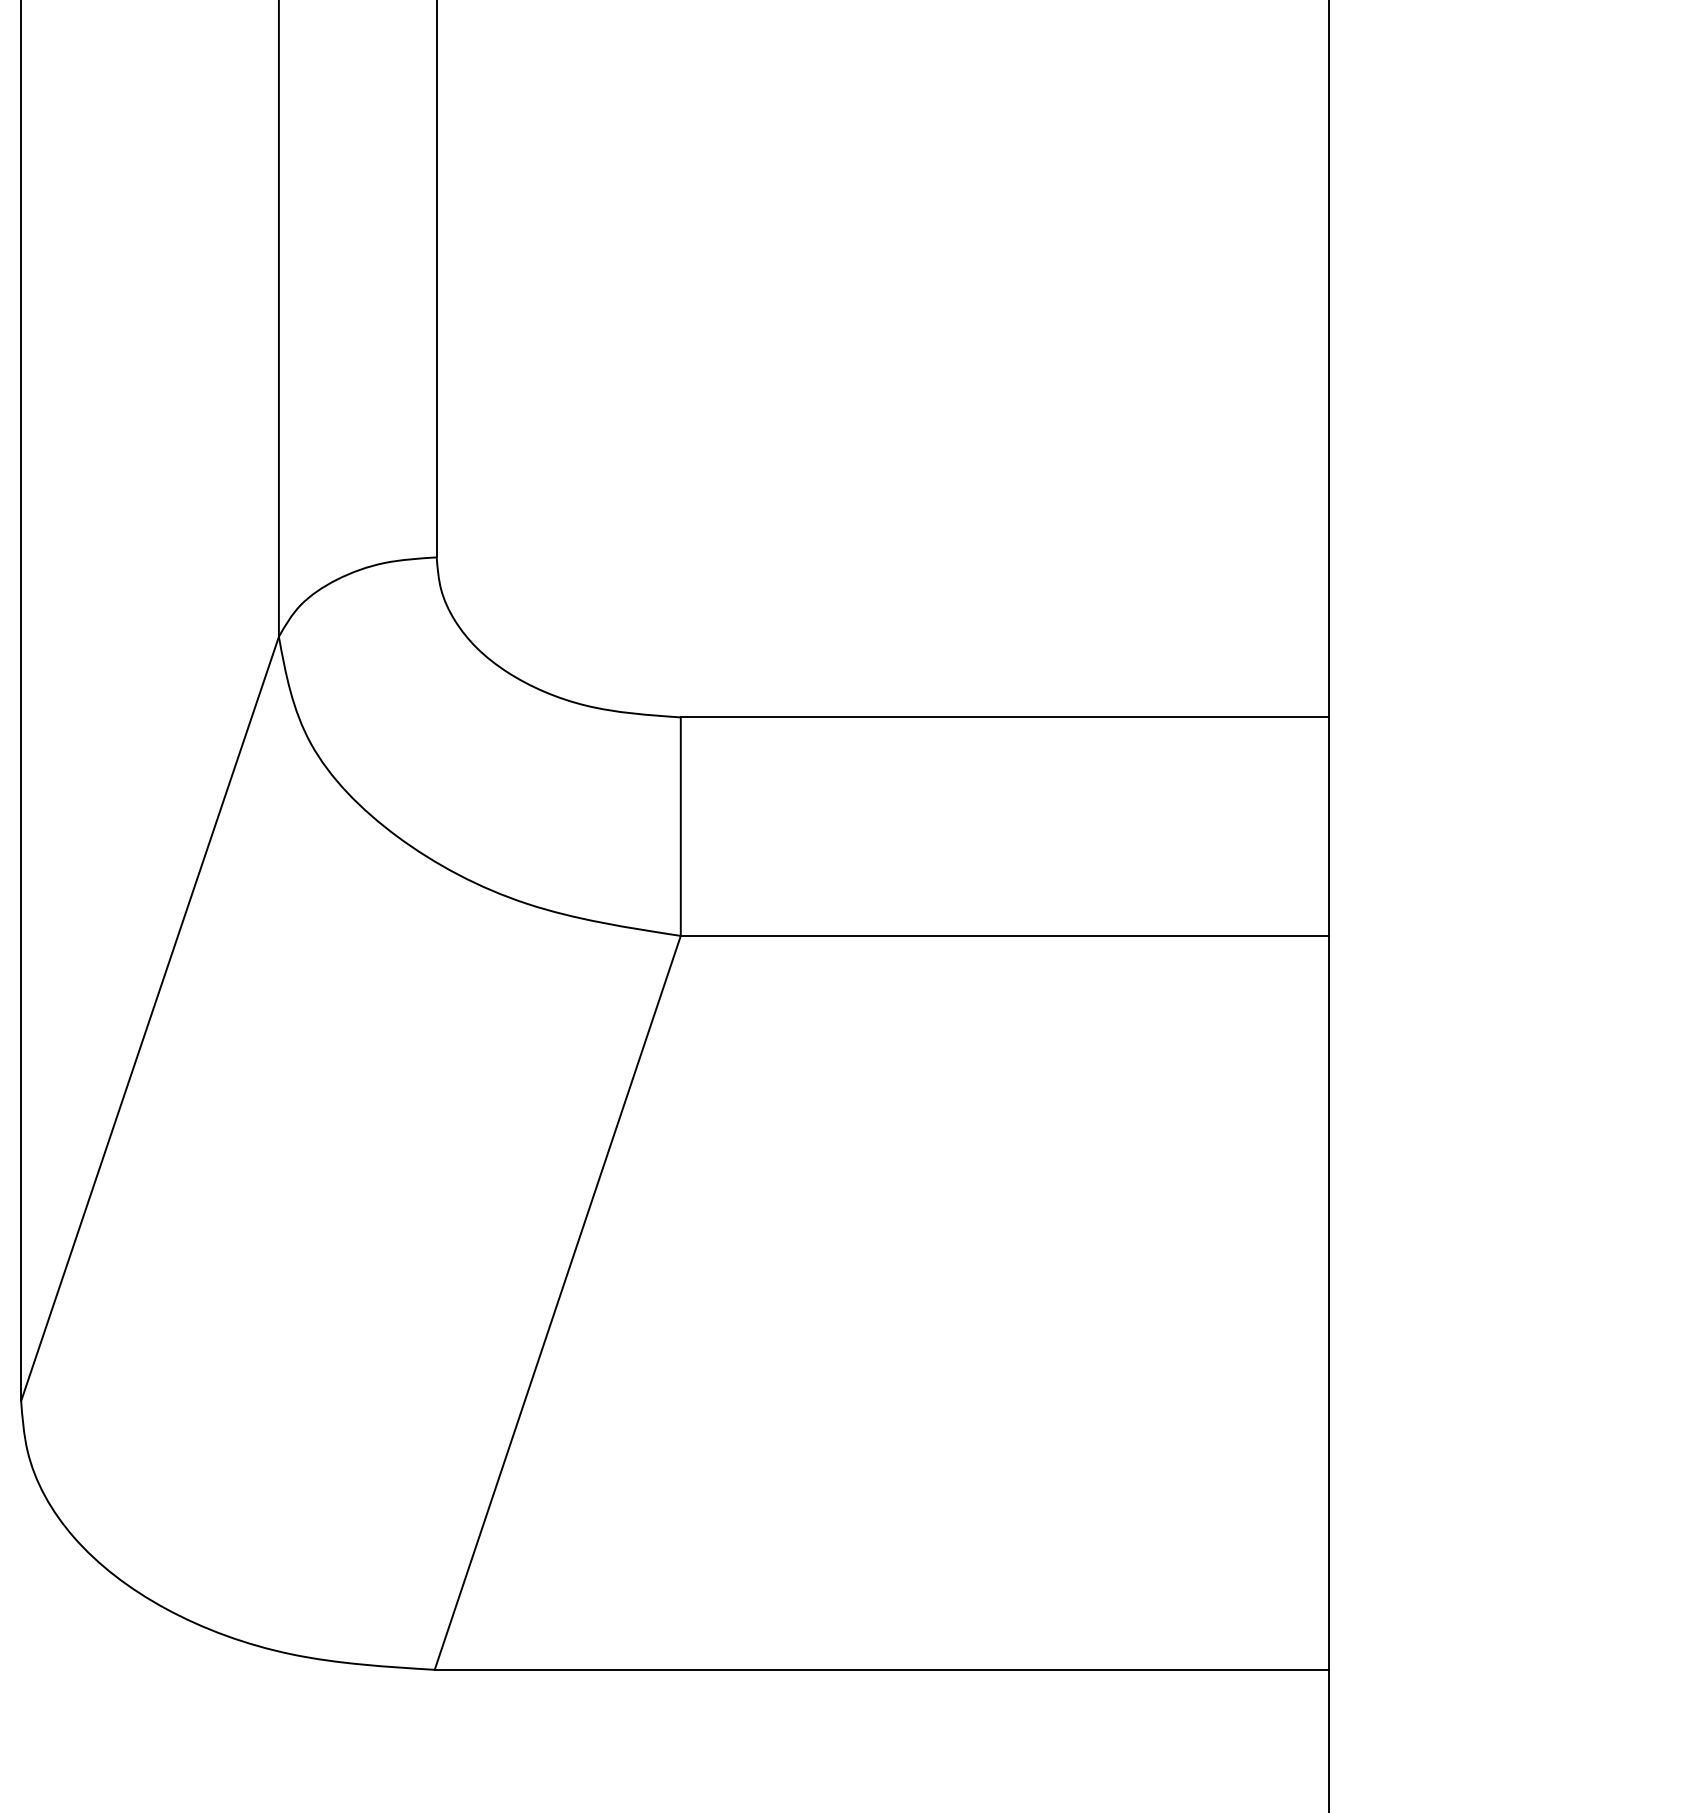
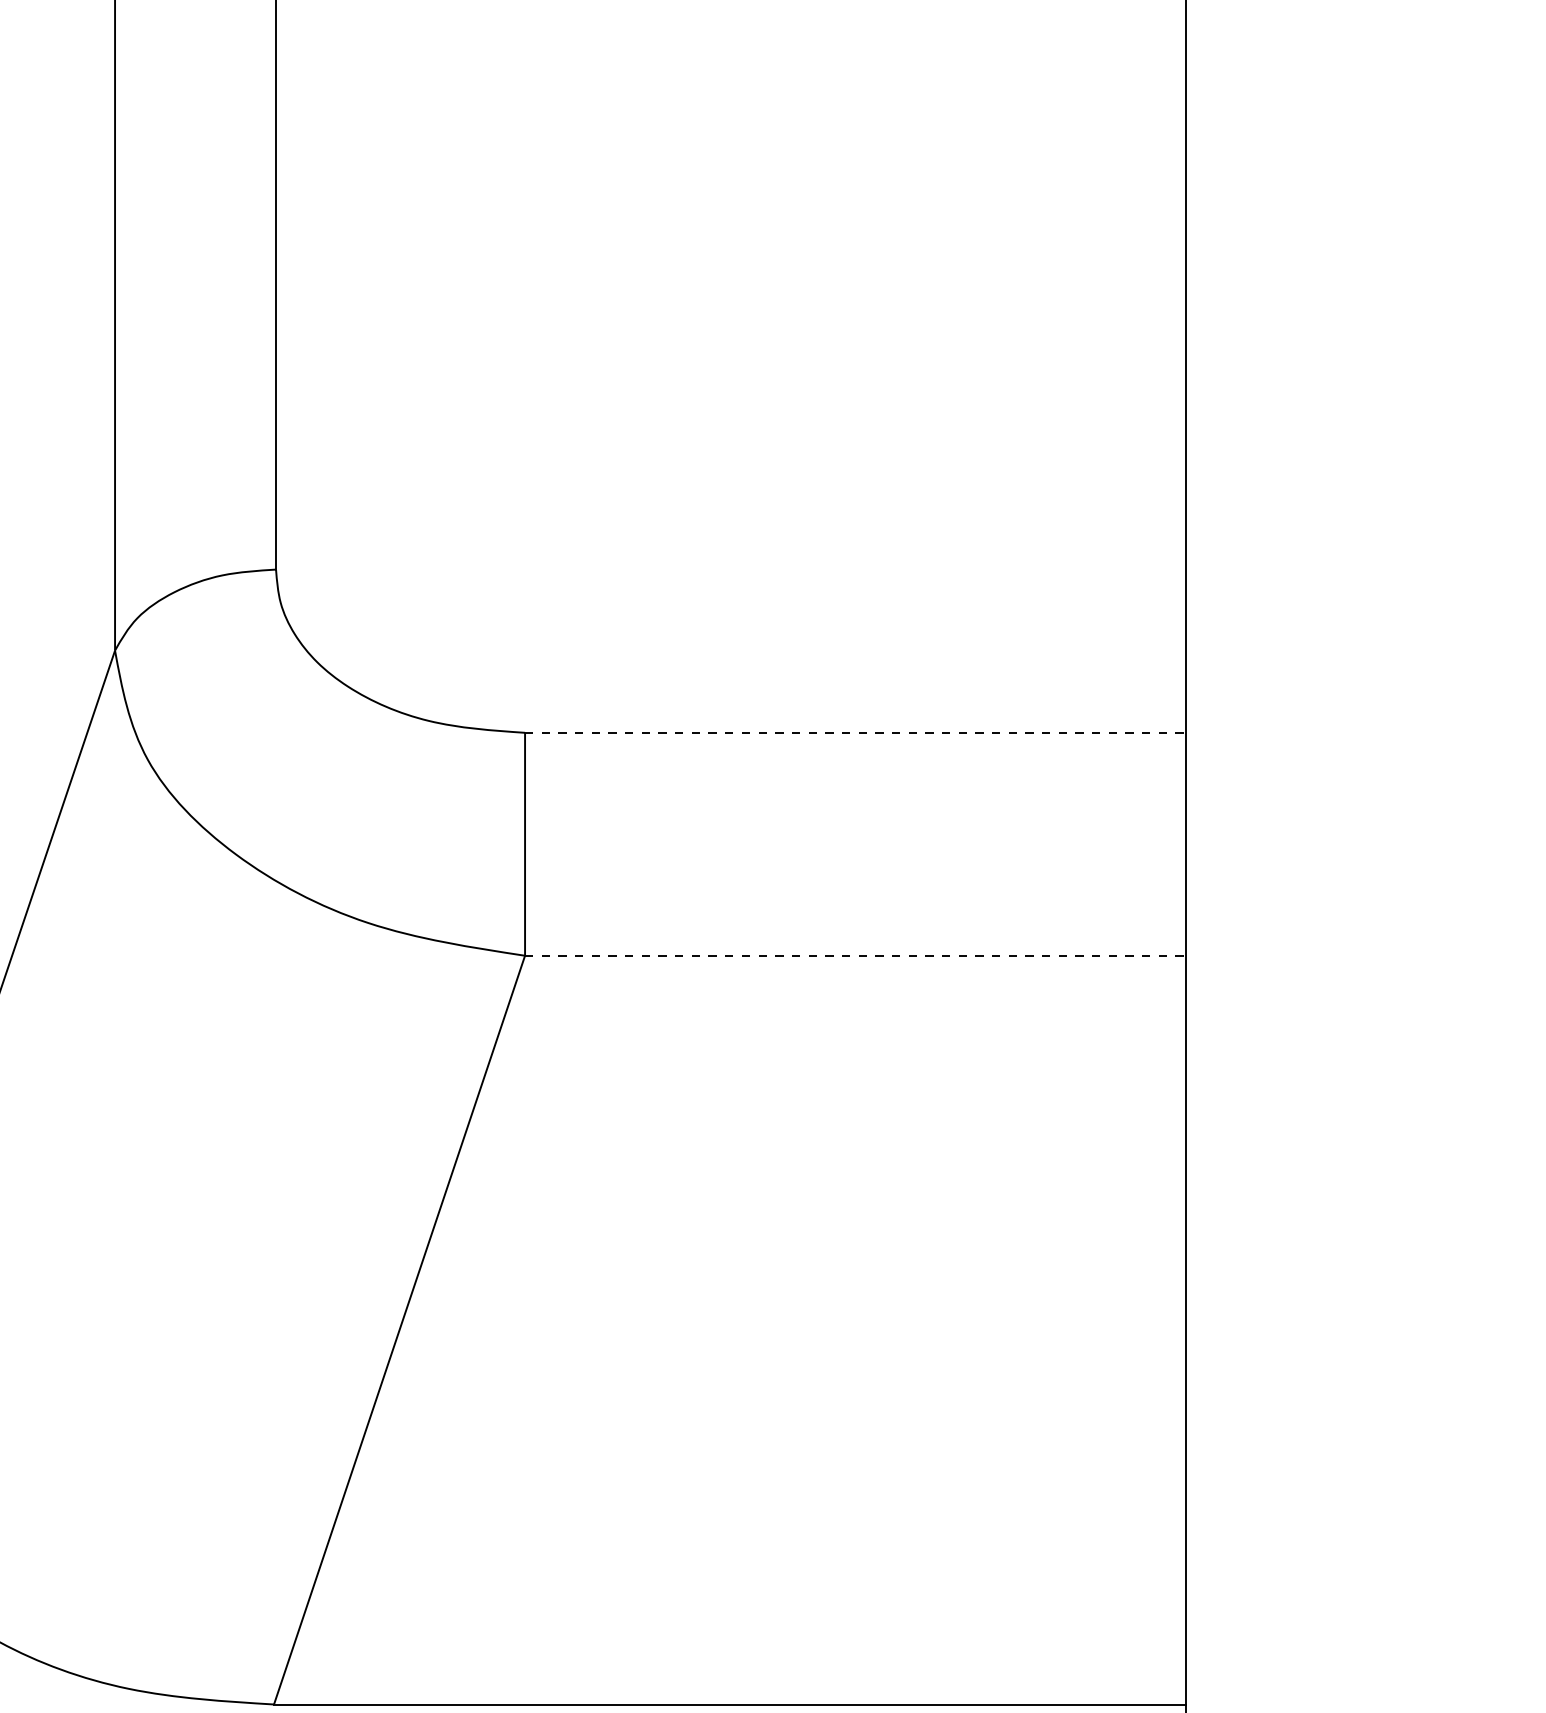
line: (1004, 717) -> (855, 732), solid -> dashed
line: (1004, 935) -> (855, 955), solid -> dashed

